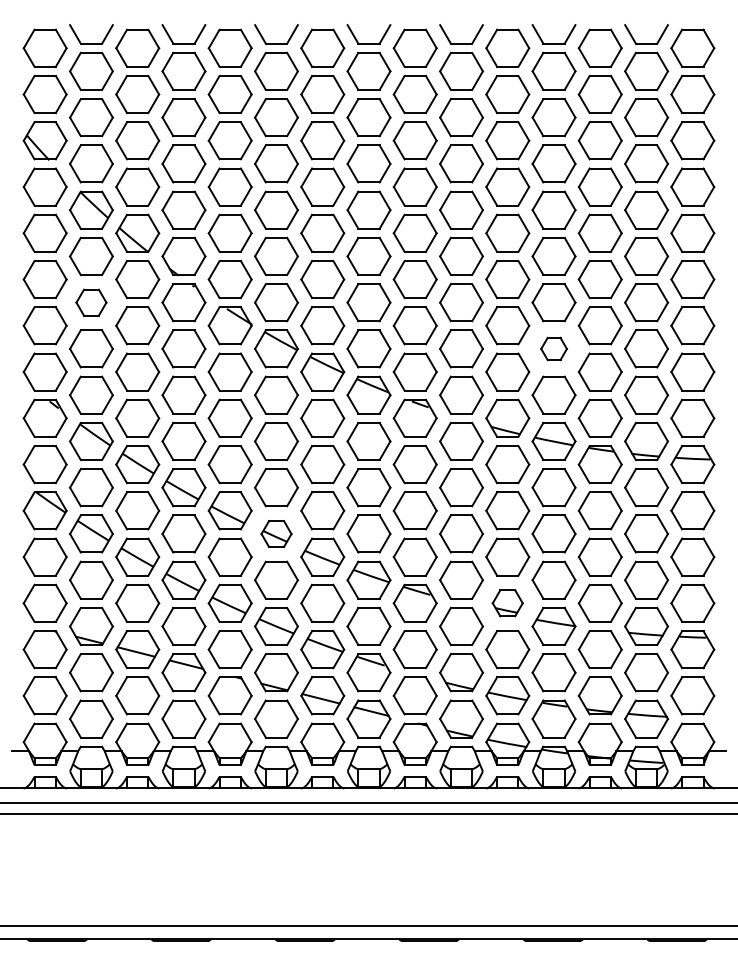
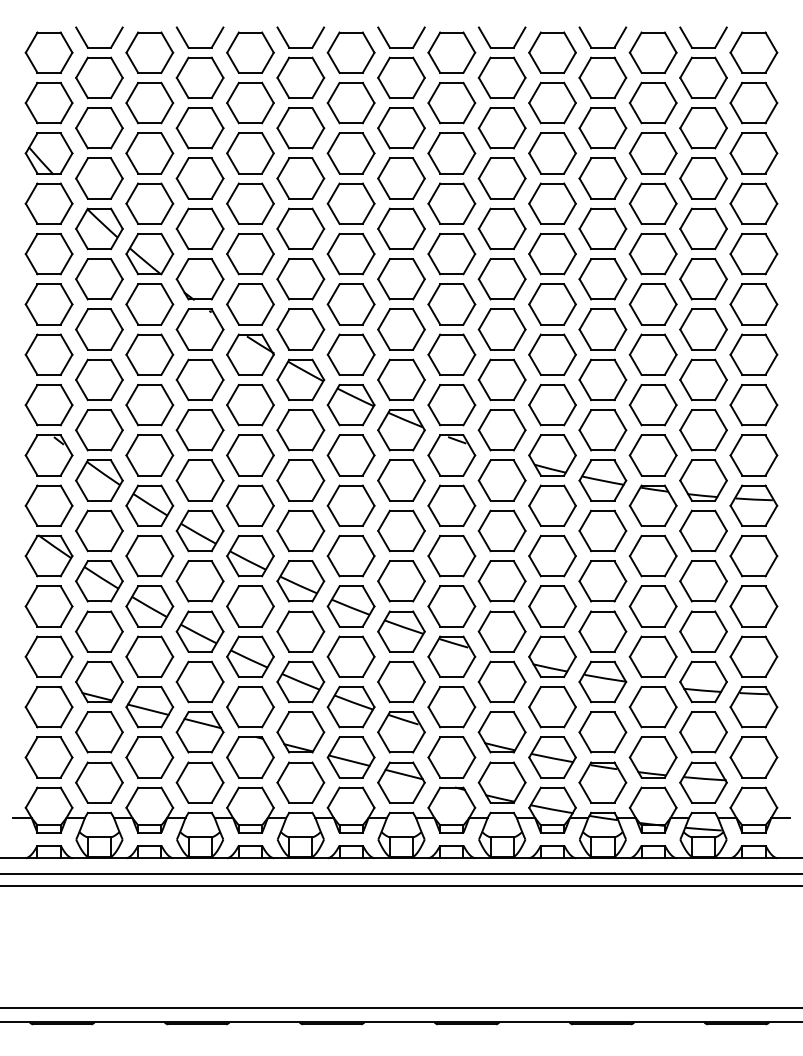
part: (91, 302) -> (99, 329), size x1.43
part: (553, 348) -> (602, 379), size x1.67
part: (276, 534) -> (300, 581), size x1.43
part: (507, 603) -> (552, 656), size x1.43

